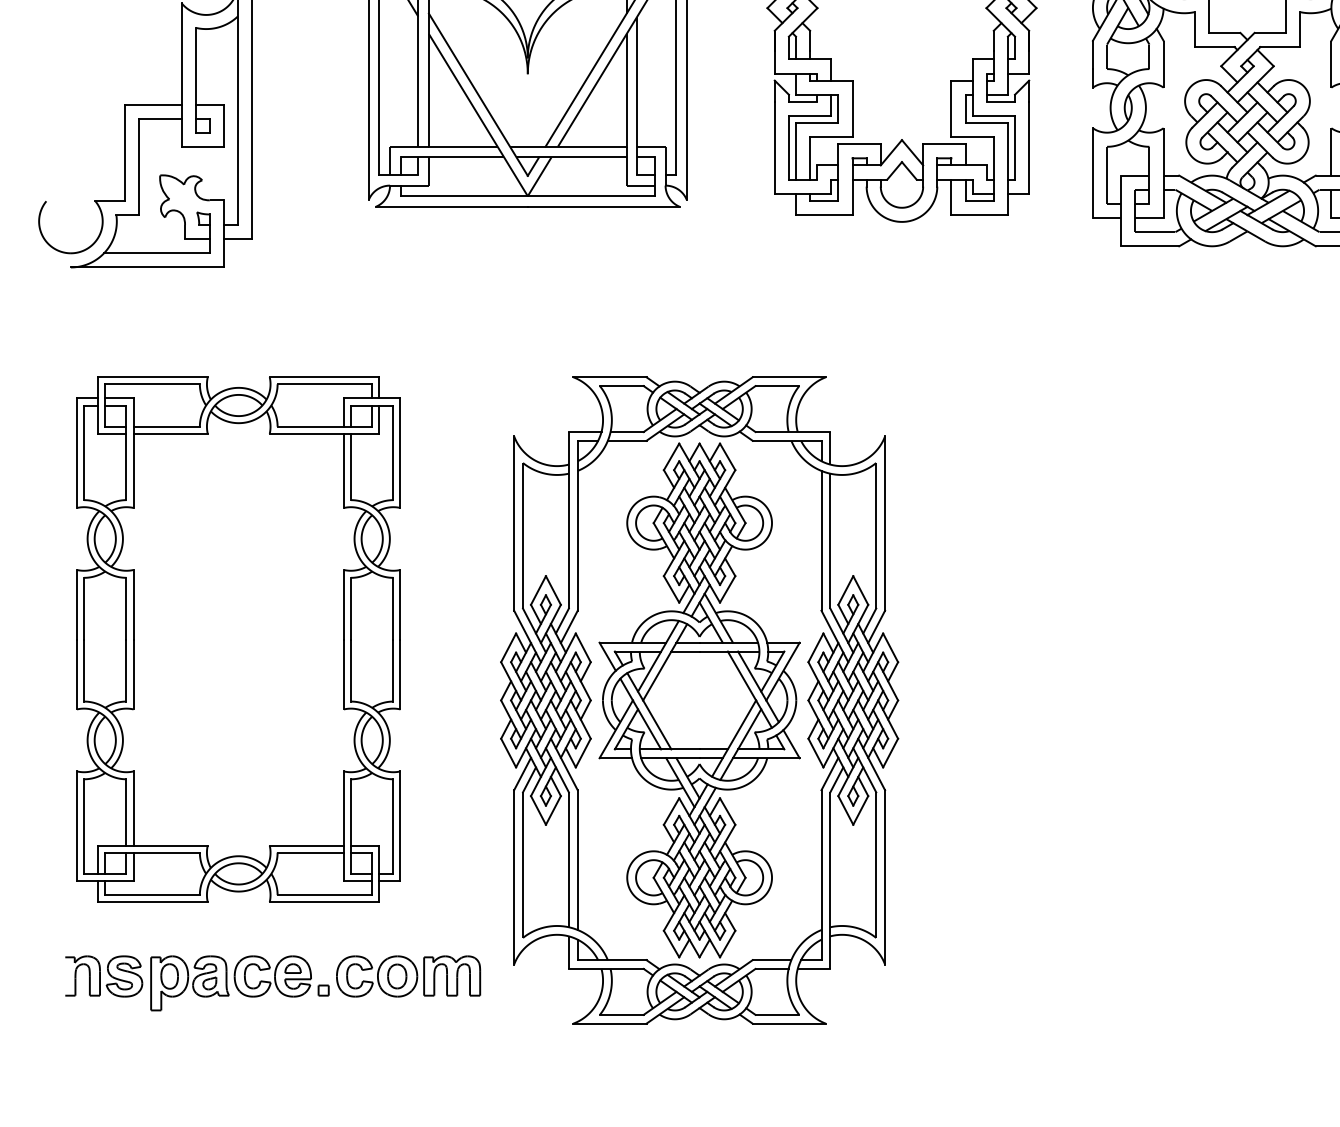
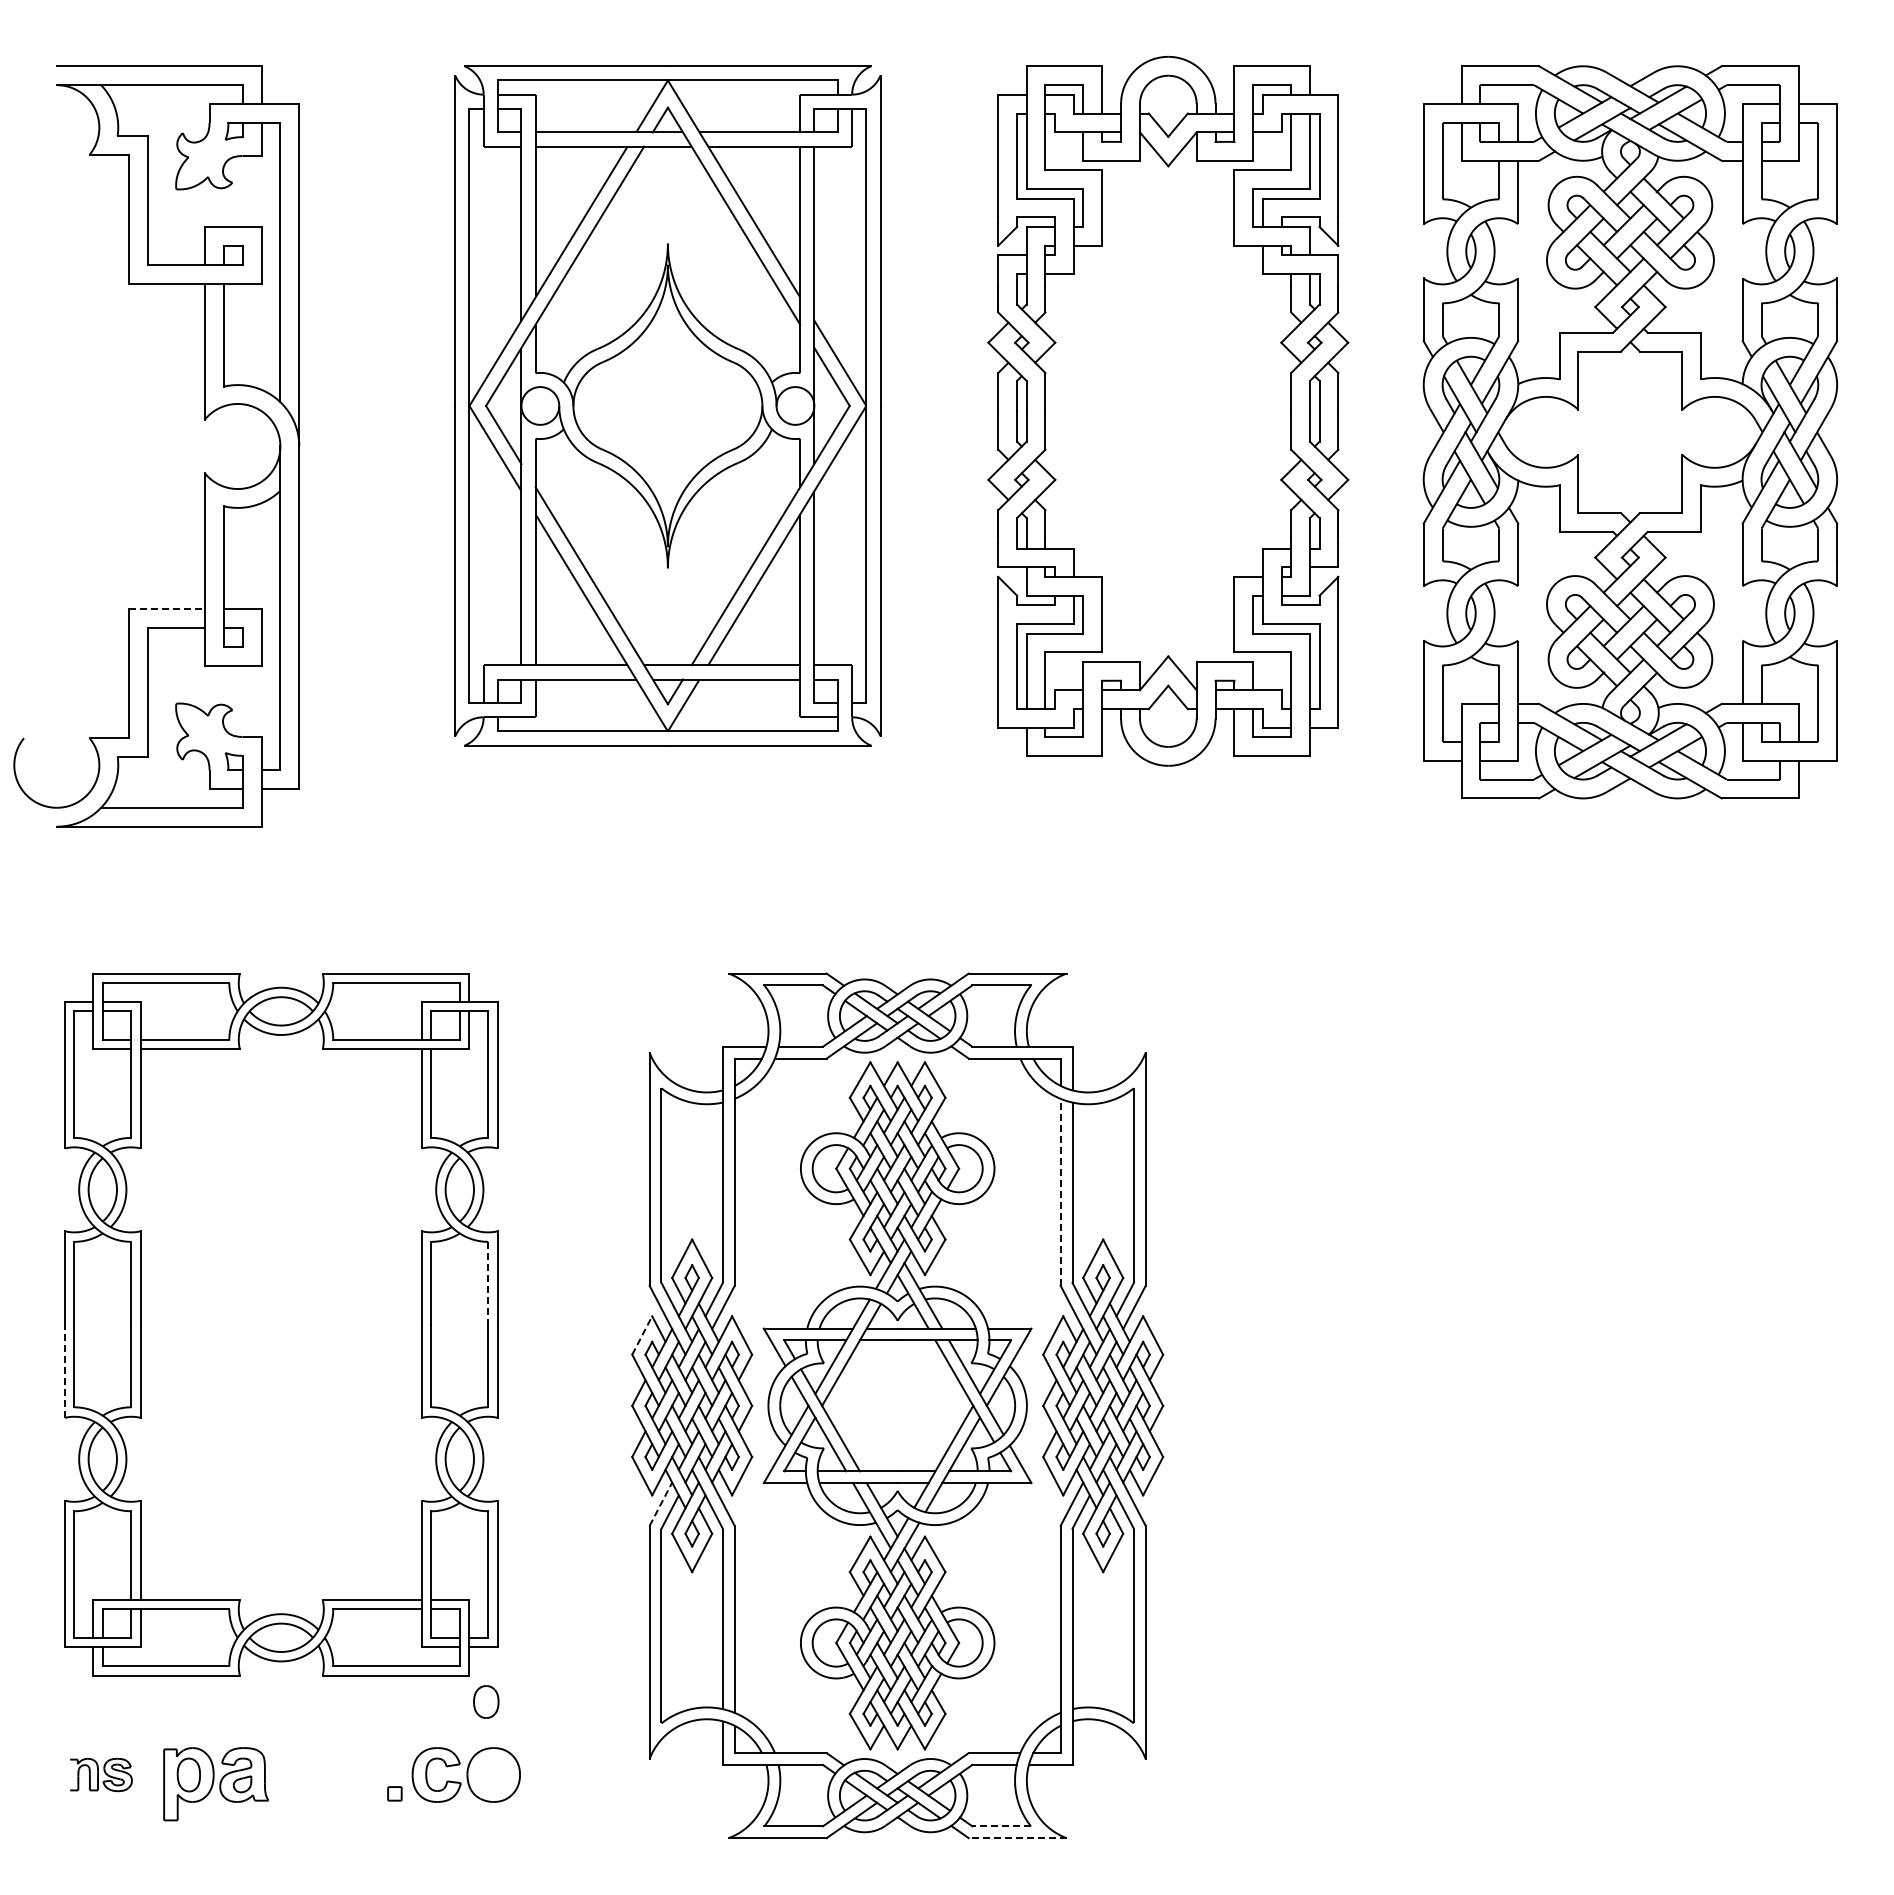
line: (153, 105) -> (167, 609), solid -> dashed
line: (821, 540) -> (1060, 1191), solid -> dashed
line: (393, 608) -> (488, 1283), solid -> dashed
line: (508, 647) -> (642, 1335), solid -> dashed
line: (77, 674) -> (65, 1371), solid -> dashed
line: (523, 773) -> (661, 1503), solid -> dashed
part: (104, 976) -> (101, 1774), size x0.6
part: (272, 976) -> (326, 1774), removed
part: (397, 976) -> (486, 1701), moved
part: (451, 976) -> (566, 1774), removed
line: (777, 1014) -> (1001, 1826), solid -> dashed
line: (789, 1023) -> (1017, 1838), solid -> dashed

